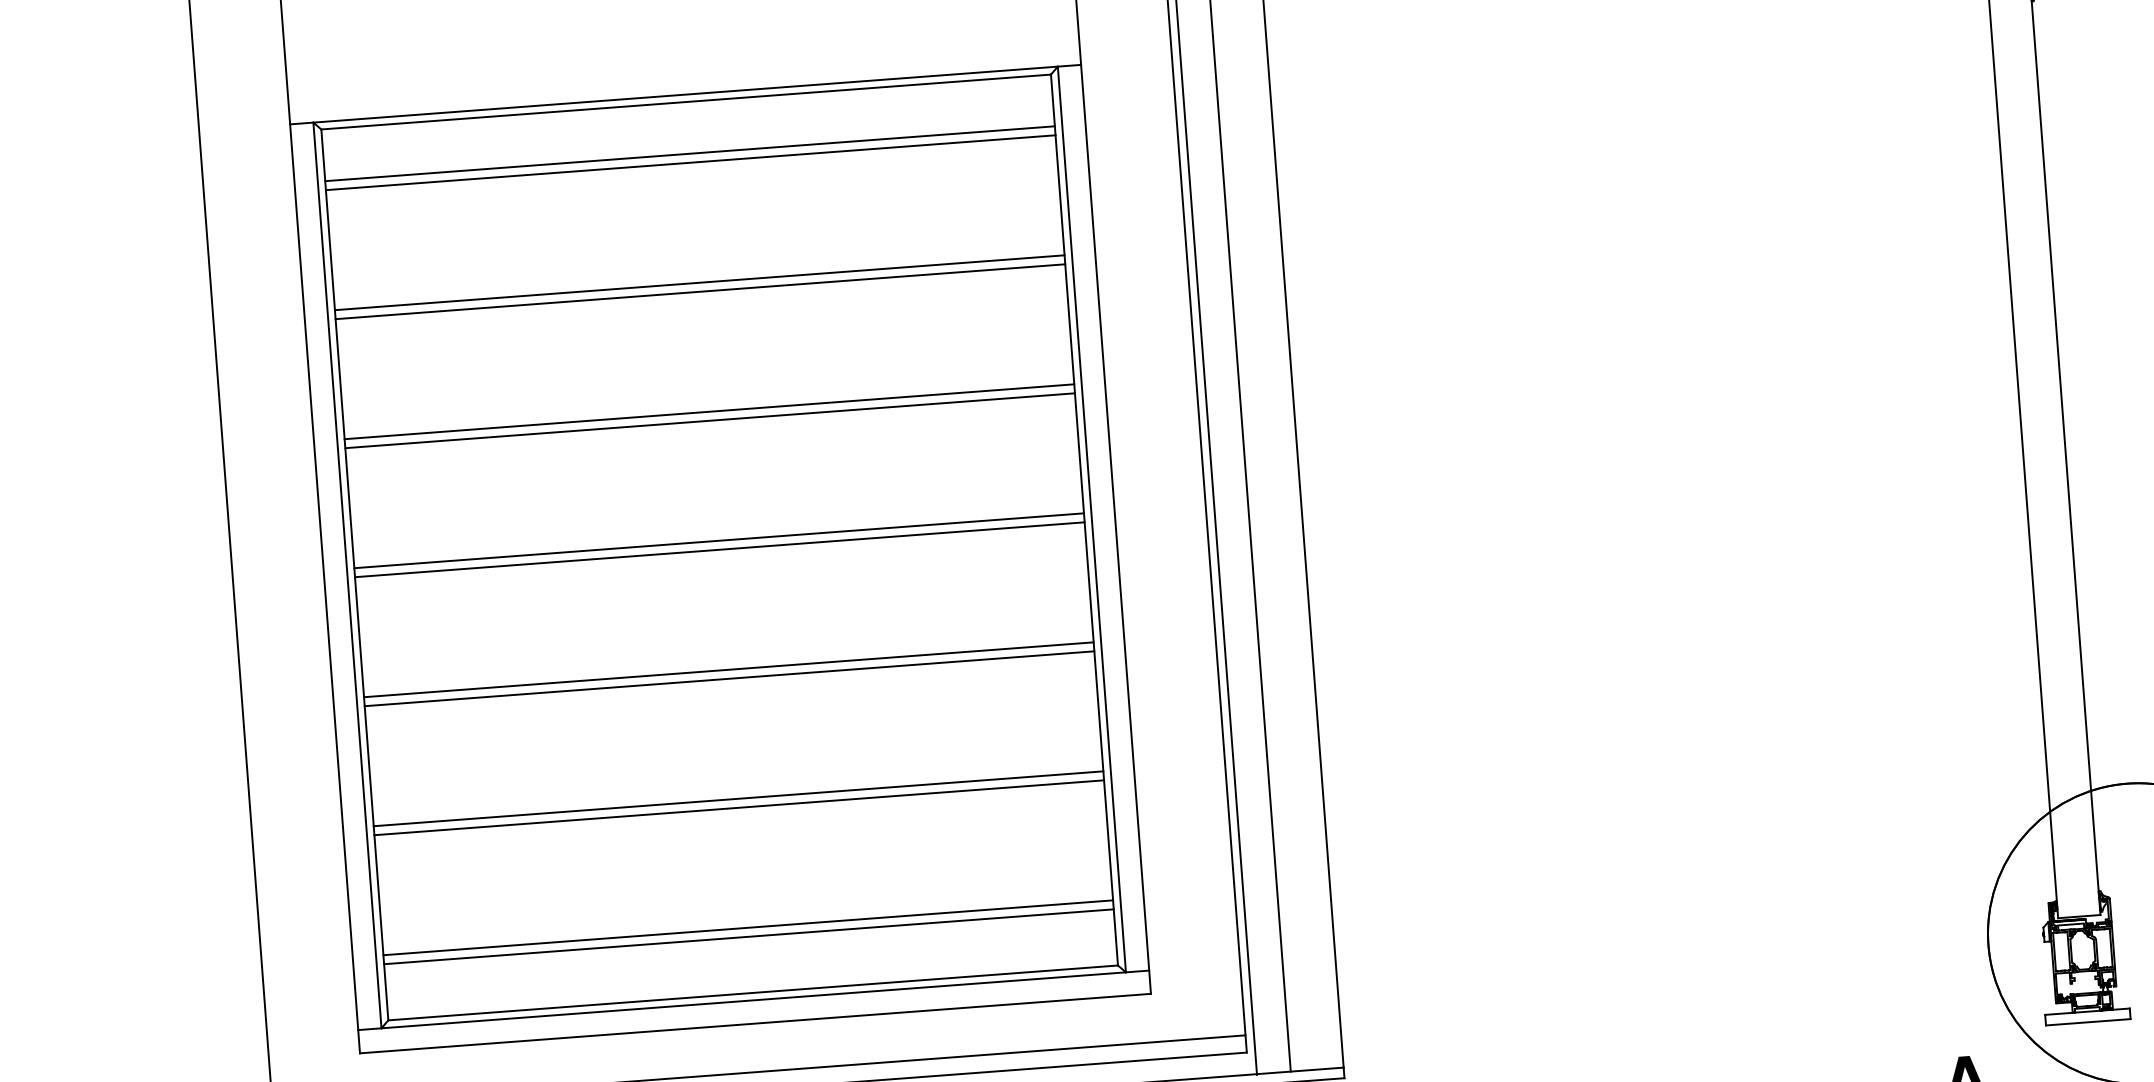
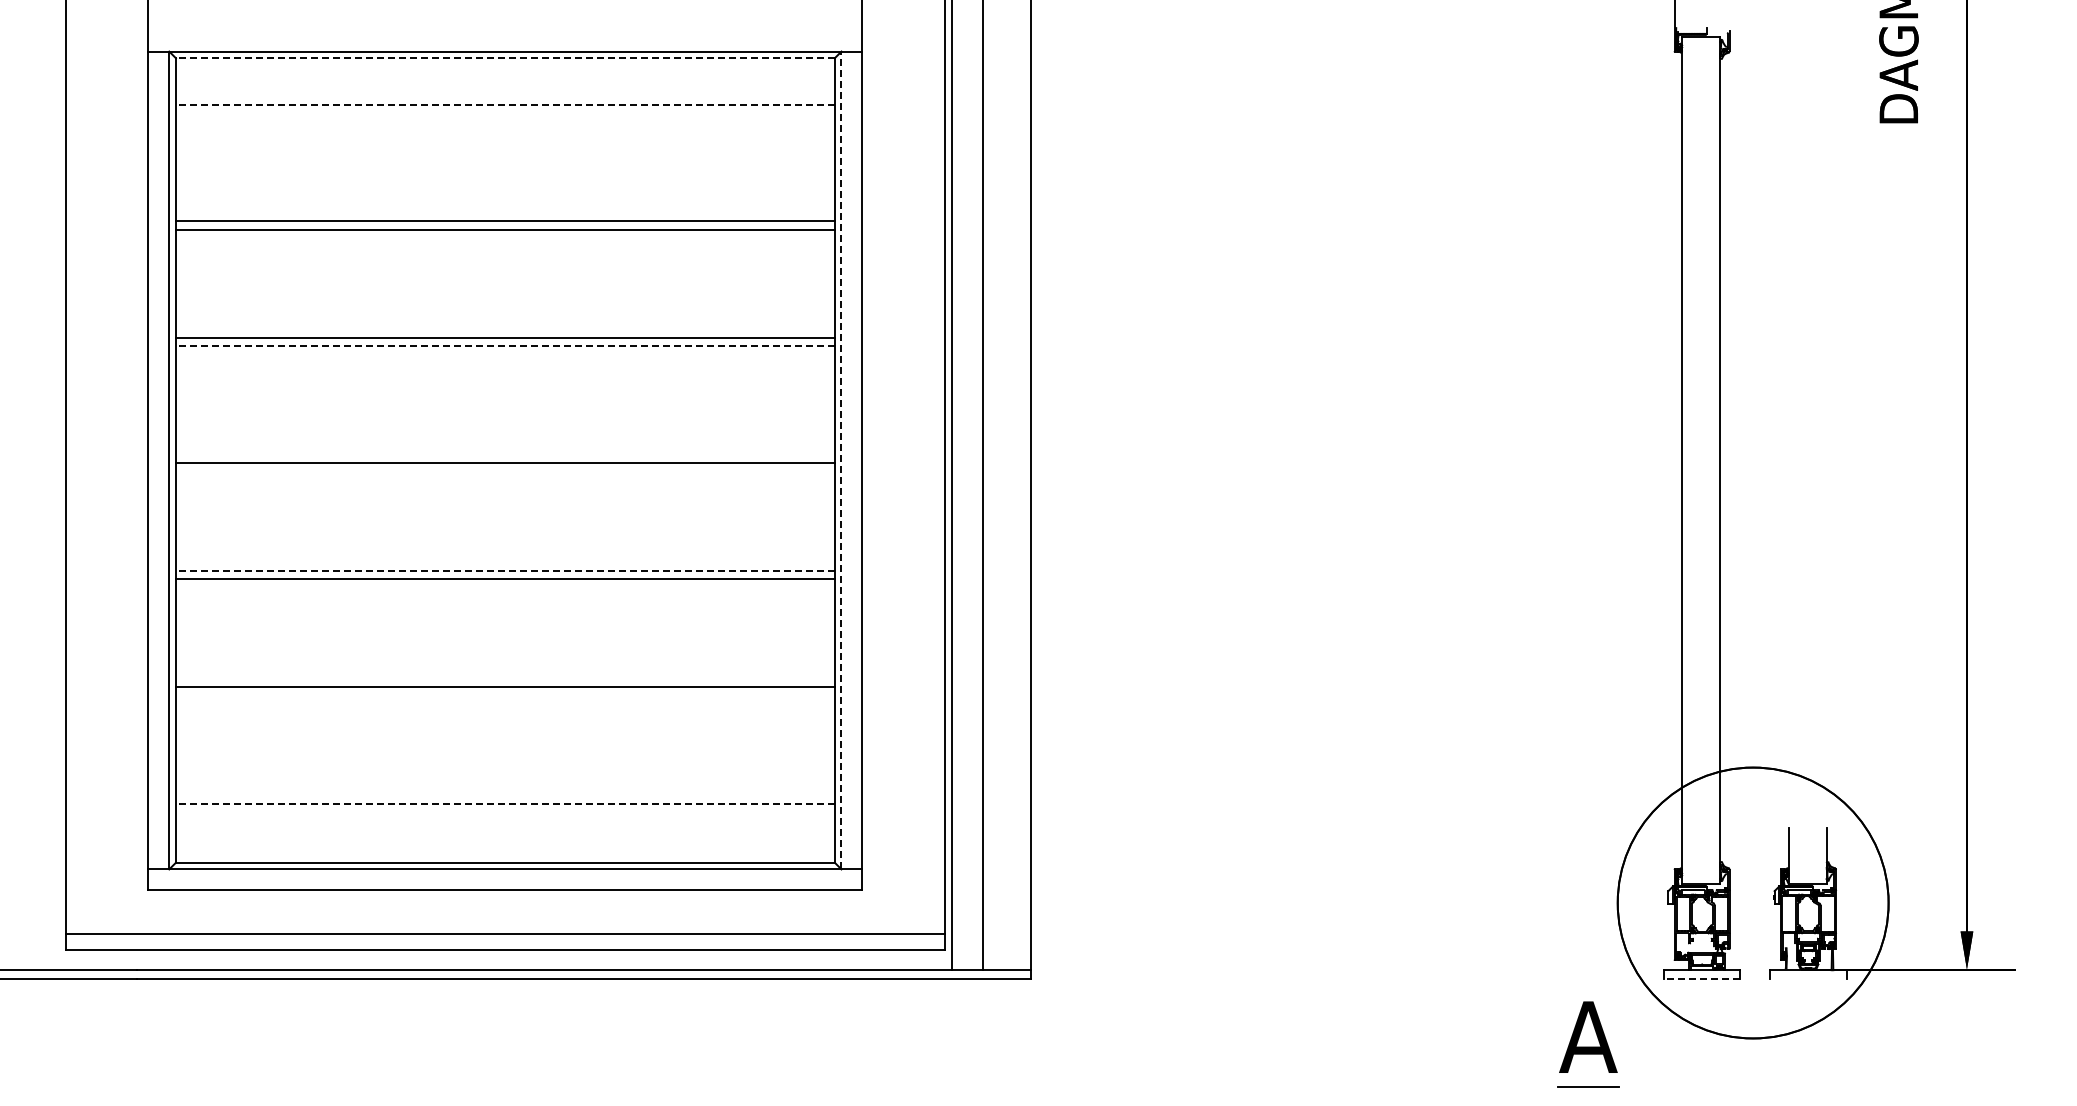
line: (685, 102) -> (504, 58), solid -> dashed
line: (689, 153) -> (504, 104), solid -> dashed
line: (689, 163) -> (504, 113), removed
line: (709, 421) -> (504, 346), solid -> dashed
line: (1091, 519) -> (841, 460), solid -> dashed
line: (718, 540) -> (504, 454), removed
line: (727, 669) -> (504, 570), solid -> dashed
line: (738, 807) -> (504, 695), removed
line: (747, 927) -> (504, 803), solid -> dashed
line: (748, 937) -> (504, 812), removed
line: (2087, 1022) -> (1701, 979), solid -> dashed

